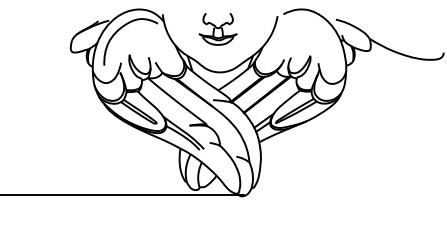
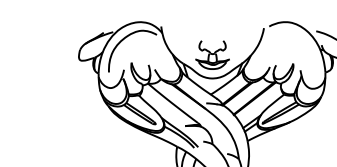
part: (217, 29) -> (212, 55), moved

